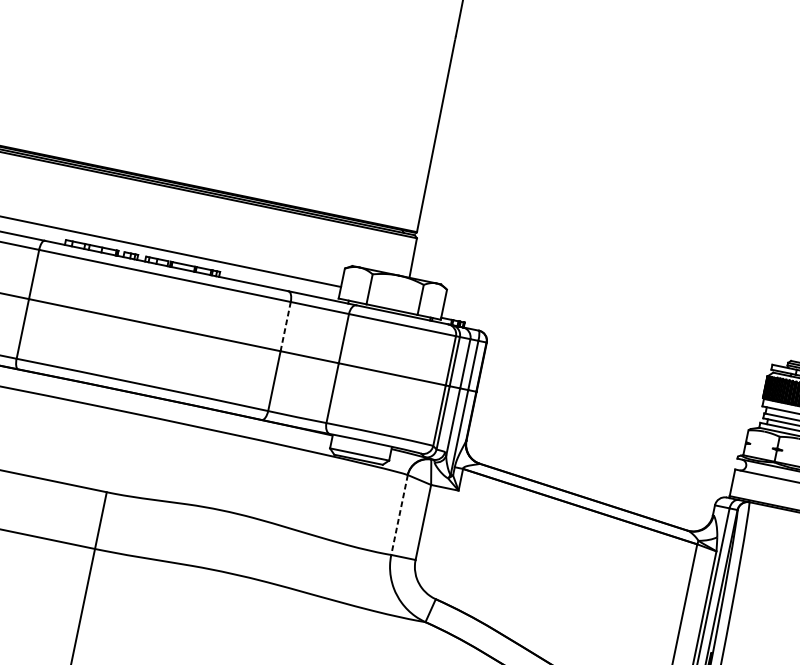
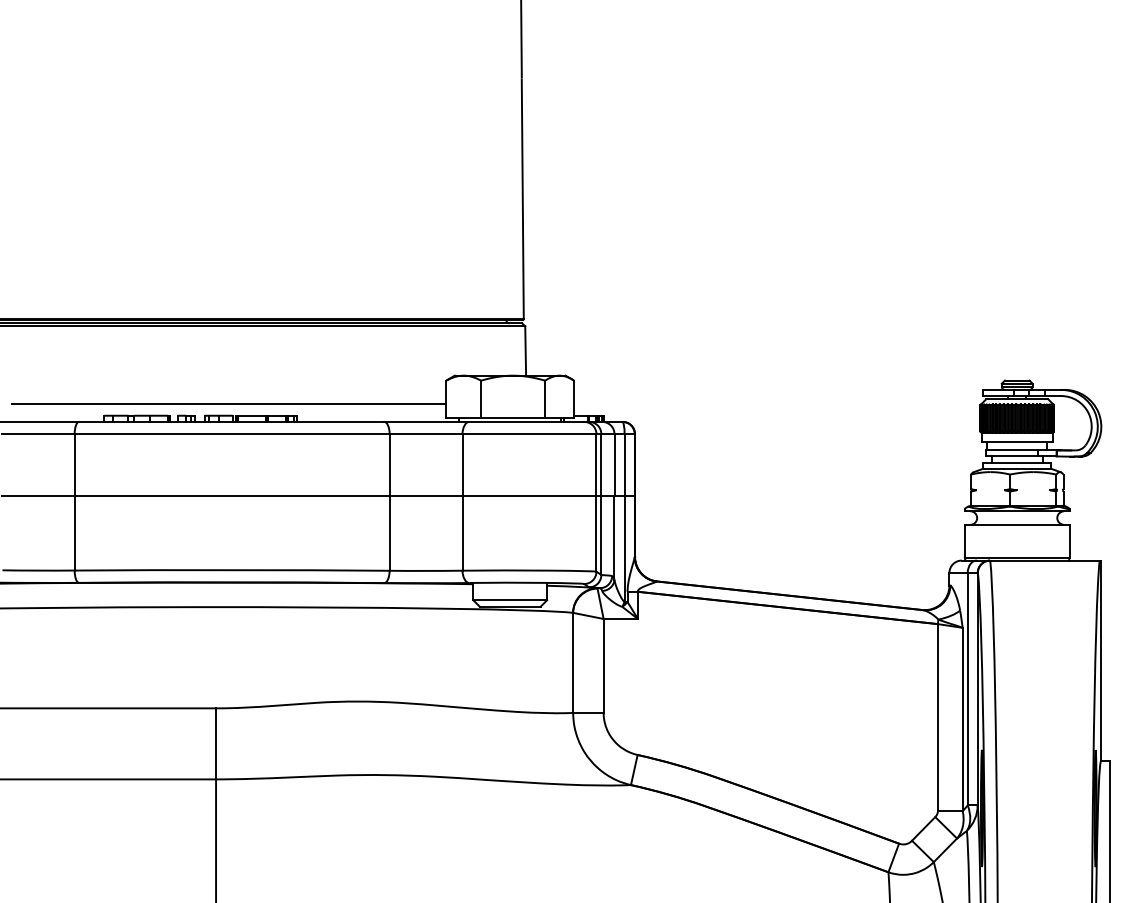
line: (285, 326) -> (389, 465), dashed -> solid
line: (399, 515) -> (573, 663), dashed -> solid

